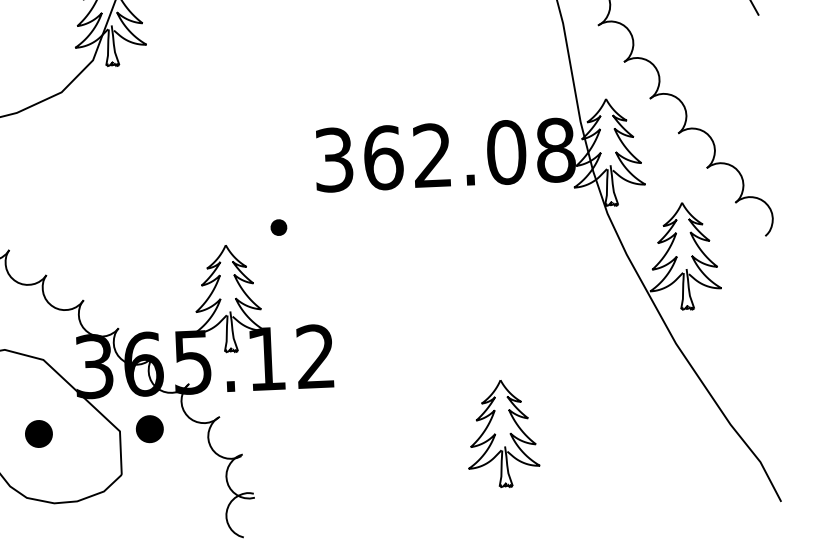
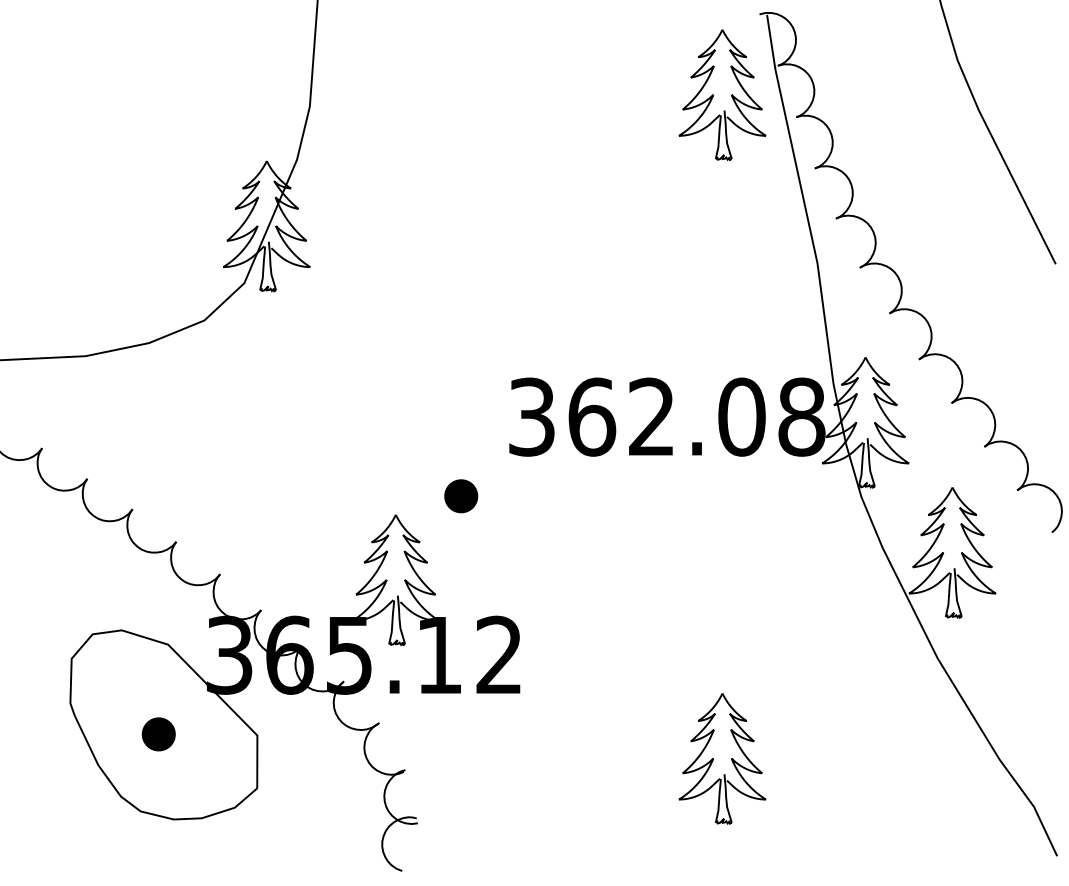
part: (279, 227) -> (461, 496), size x1.67
part: (149, 429) -> (293, 734), removed

